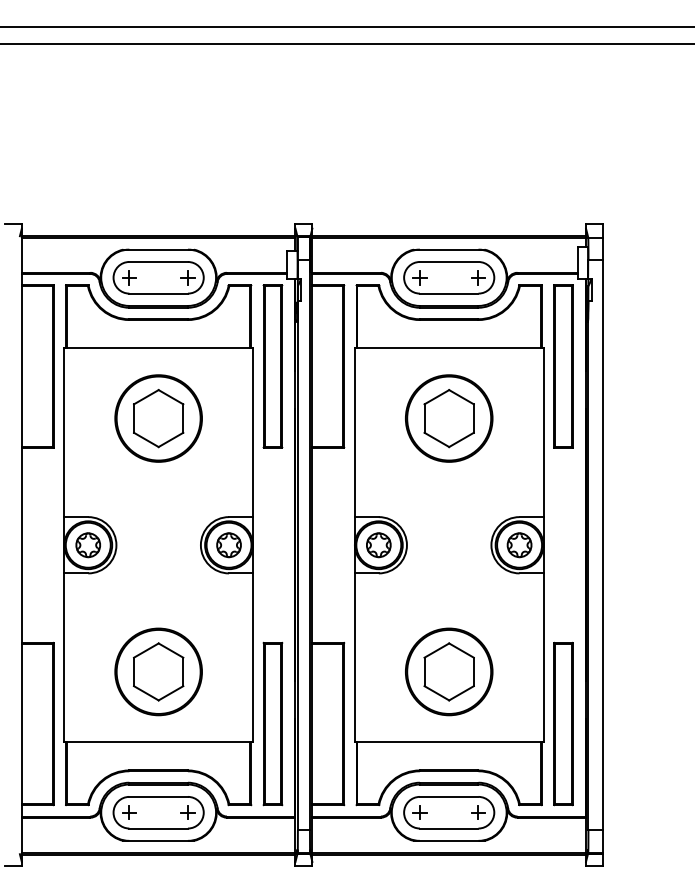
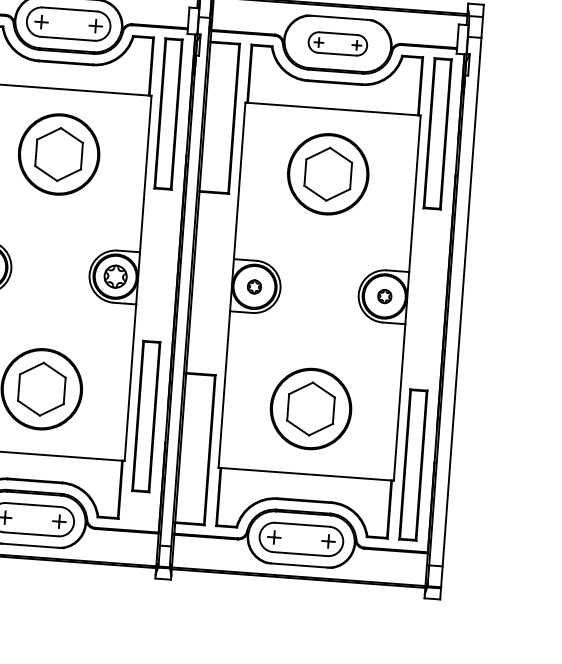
part: (449, 277) -> (338, 43), size x0.7
part: (378, 545) -> (254, 287), size x0.6
part: (519, 545) -> (384, 296), size x0.6
part: (272, 723) -> (145, 416), moved

